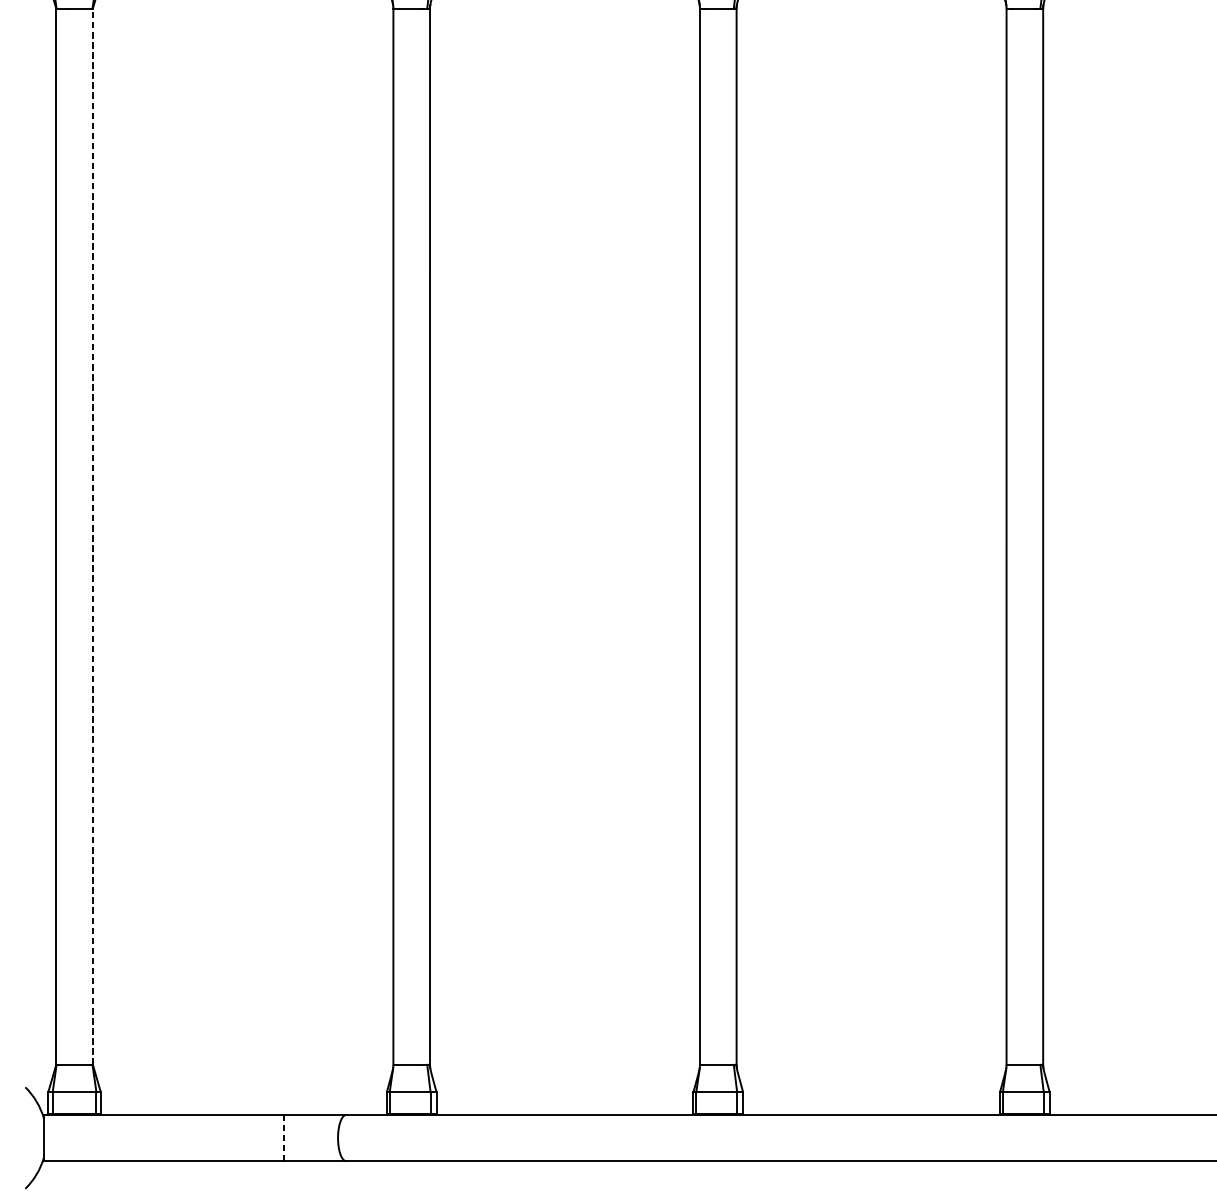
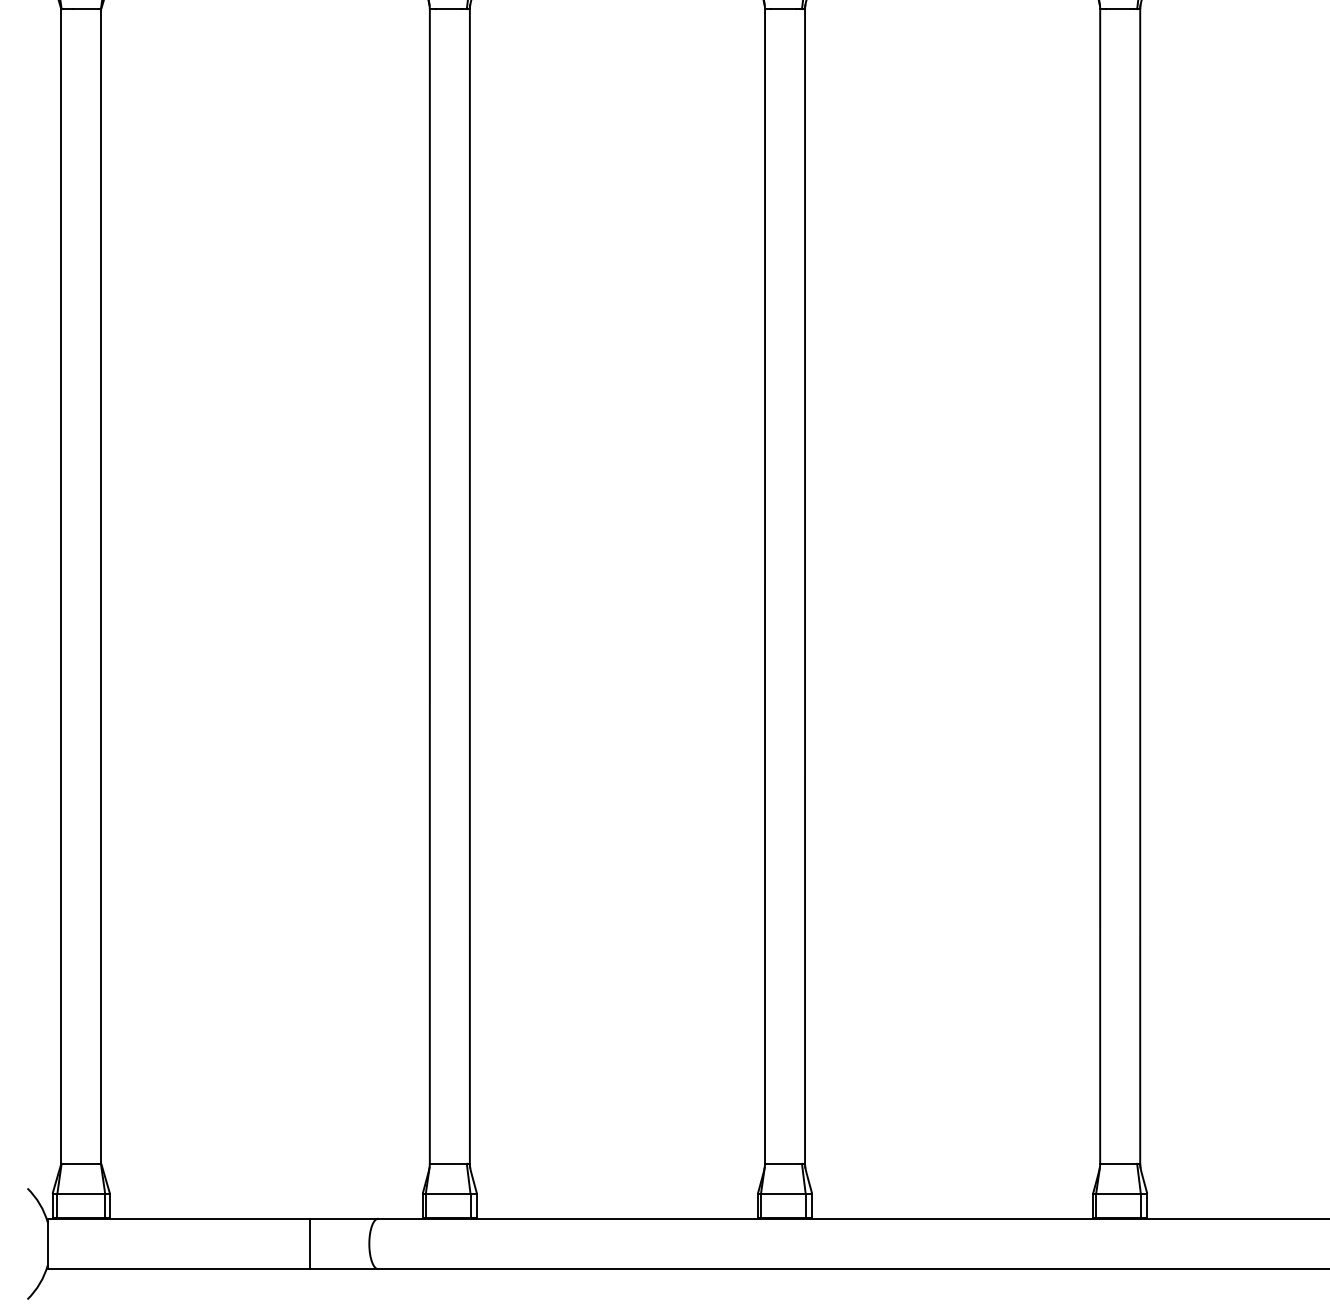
line: (93, 535) -> (101, 585), dashed -> solid
line: (284, 1137) -> (310, 1243), dashed -> solid

